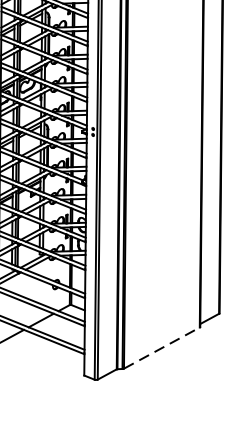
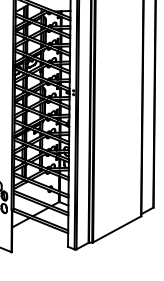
line: (162, 348) -> (117, 229), dashed -> solid

